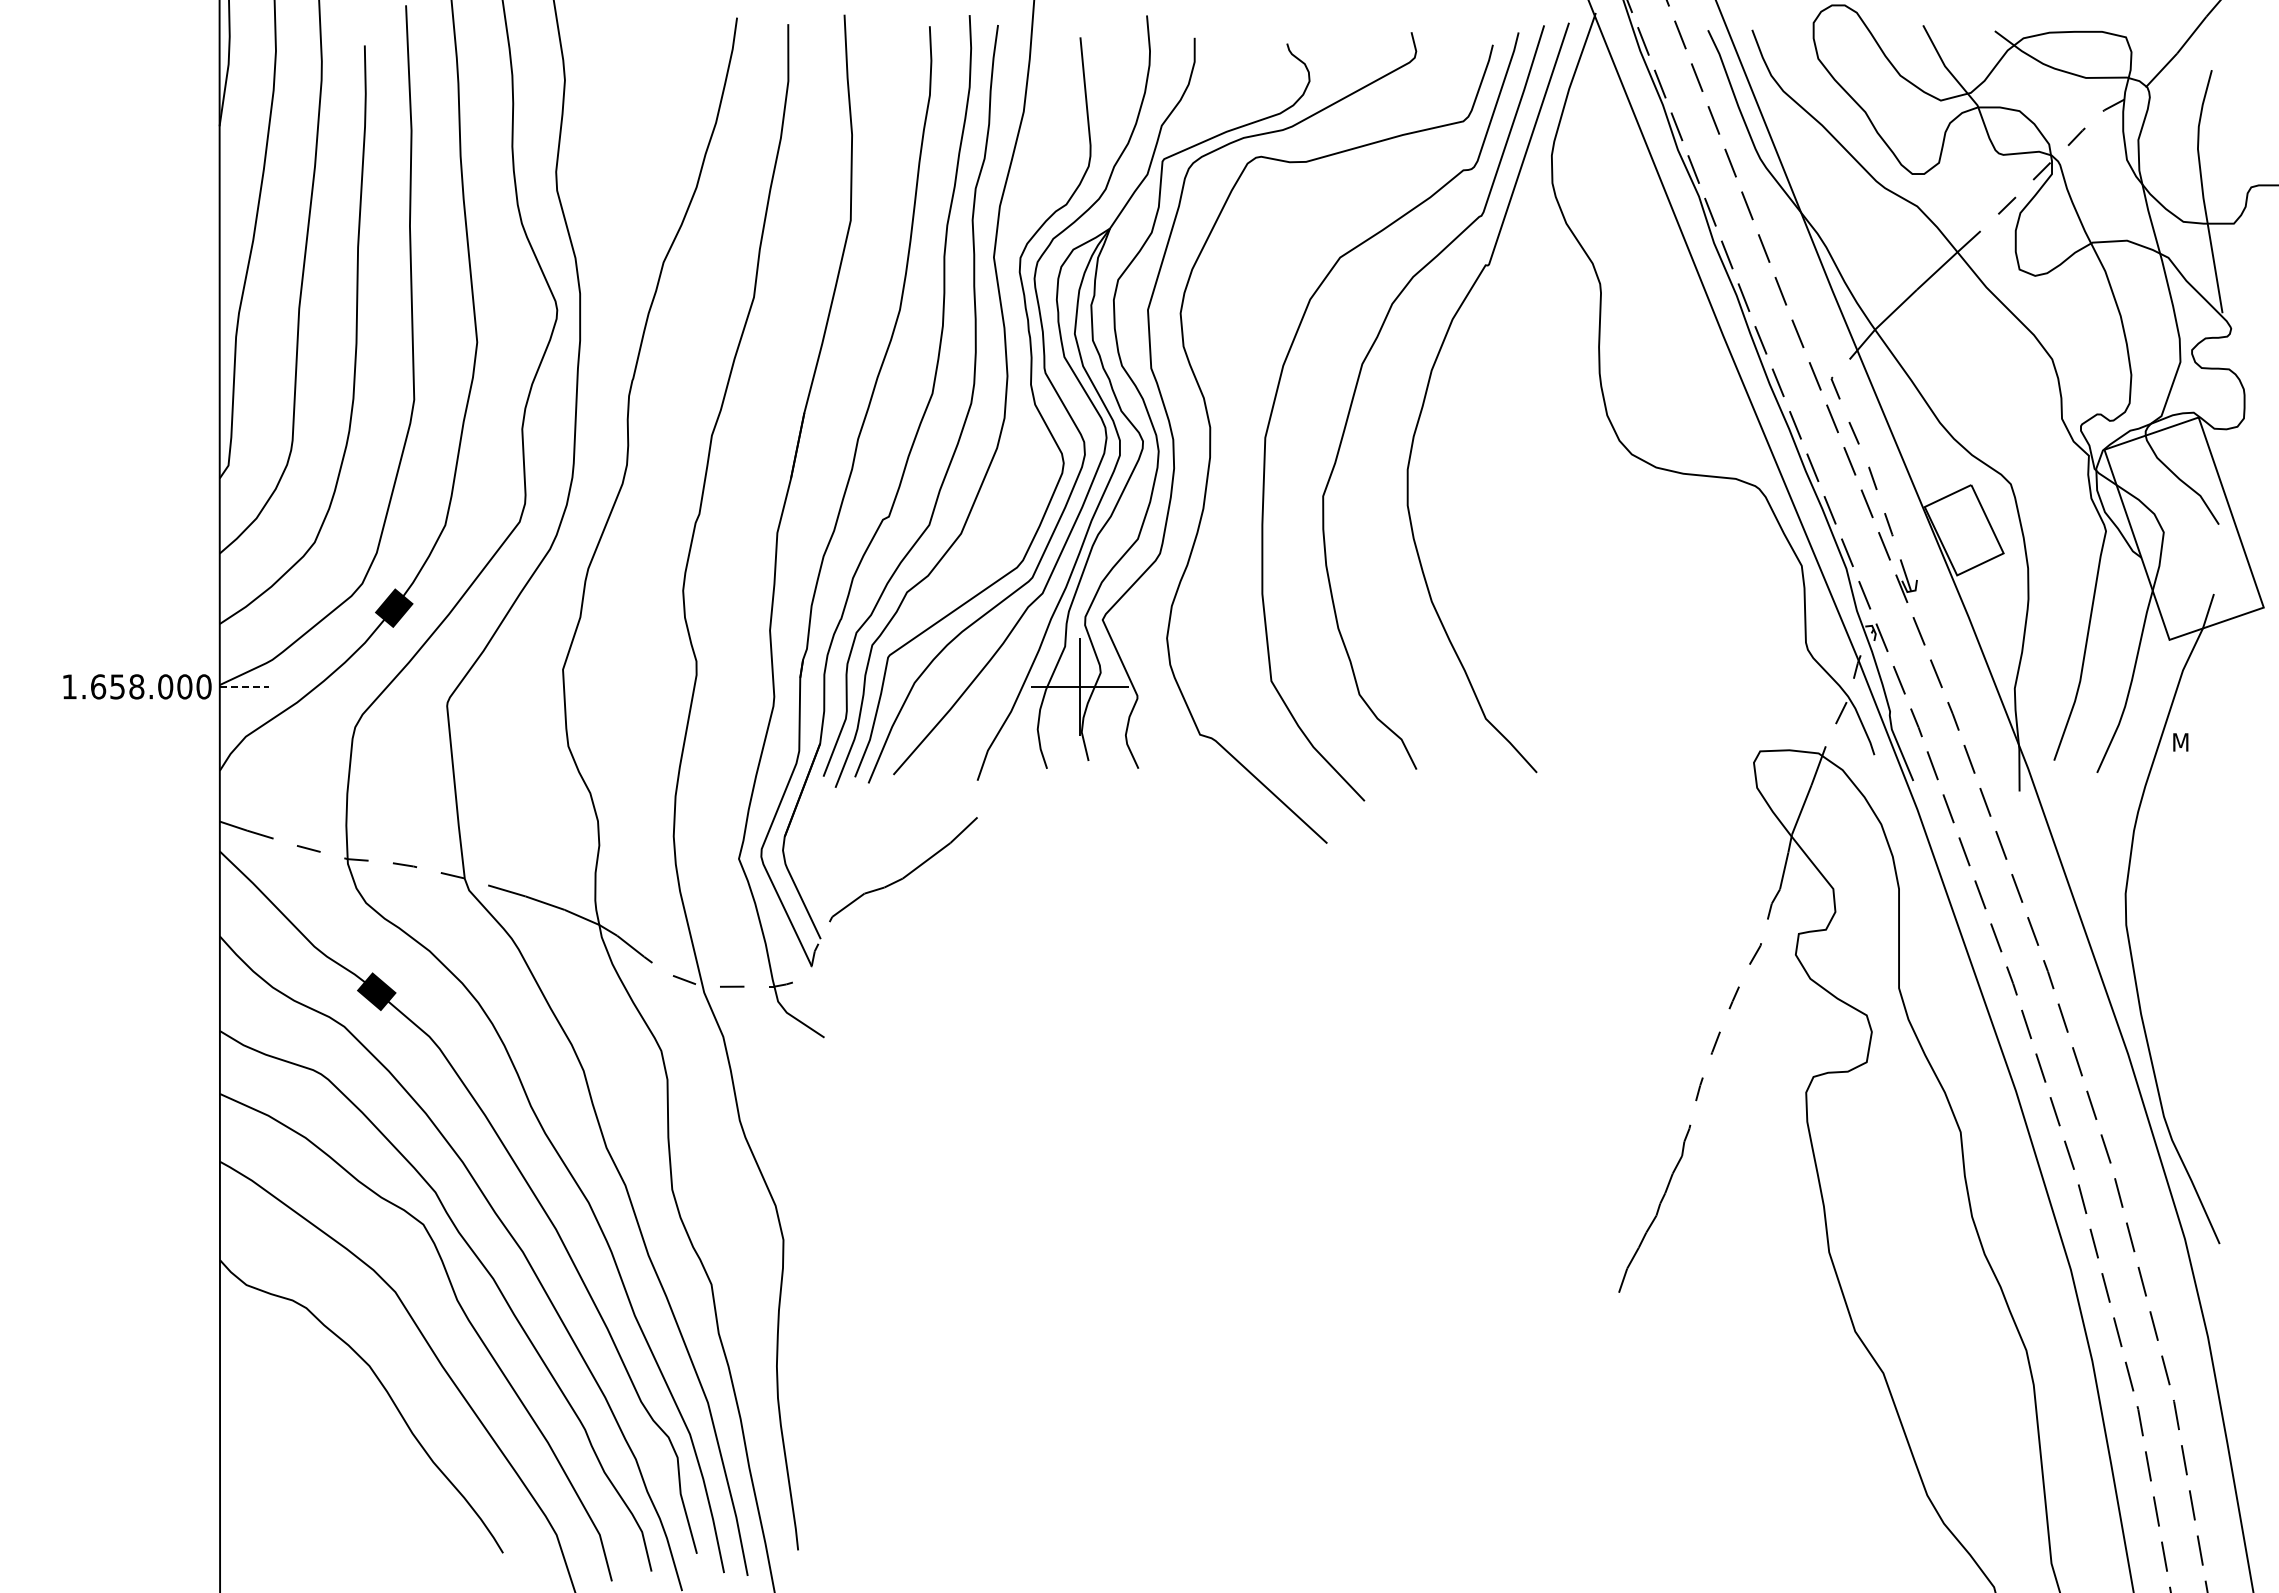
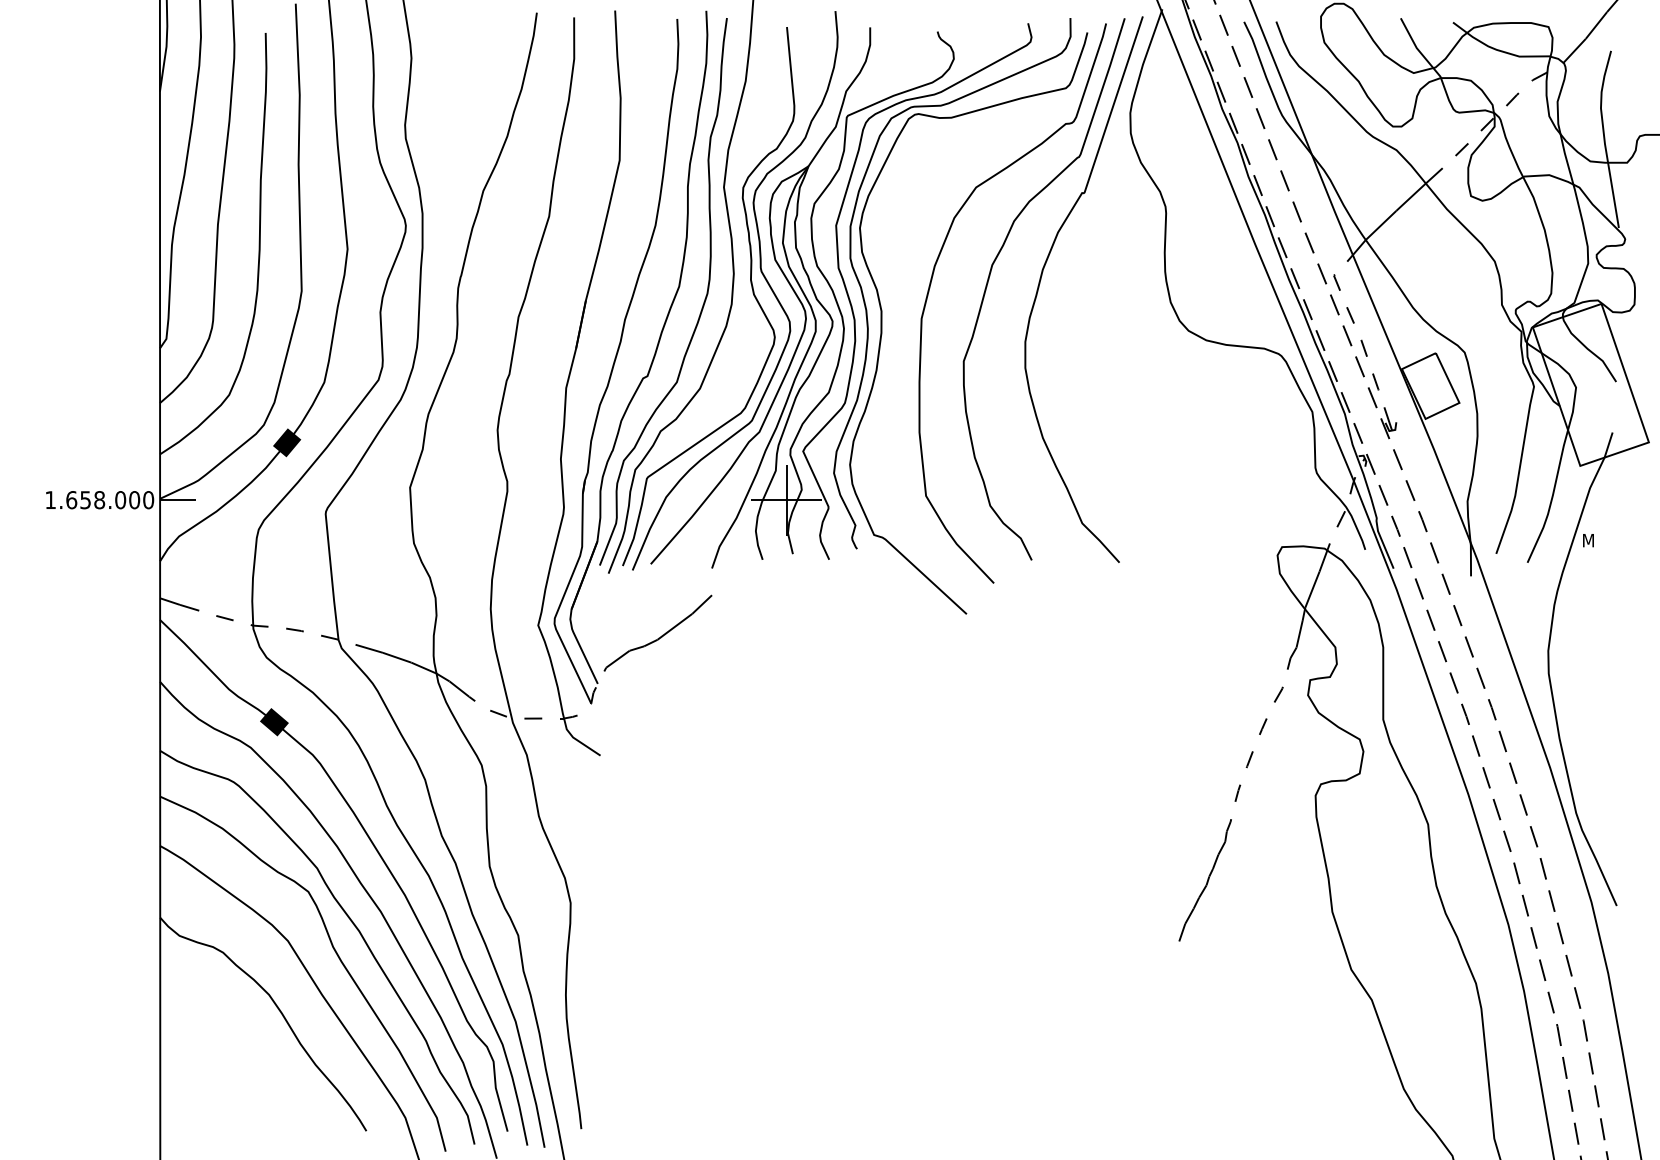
curve: (1187, 412) -> (864, 300), added
line: (244, 686) -> (178, 499), dashed -> solid

